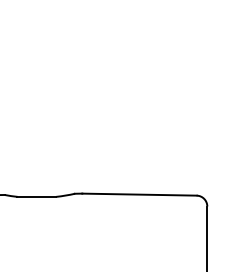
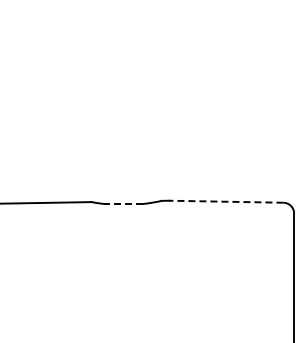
line: (138, 194) -> (225, 201), solid -> dashed
line: (36, 197) -> (123, 204), solid -> dashed

